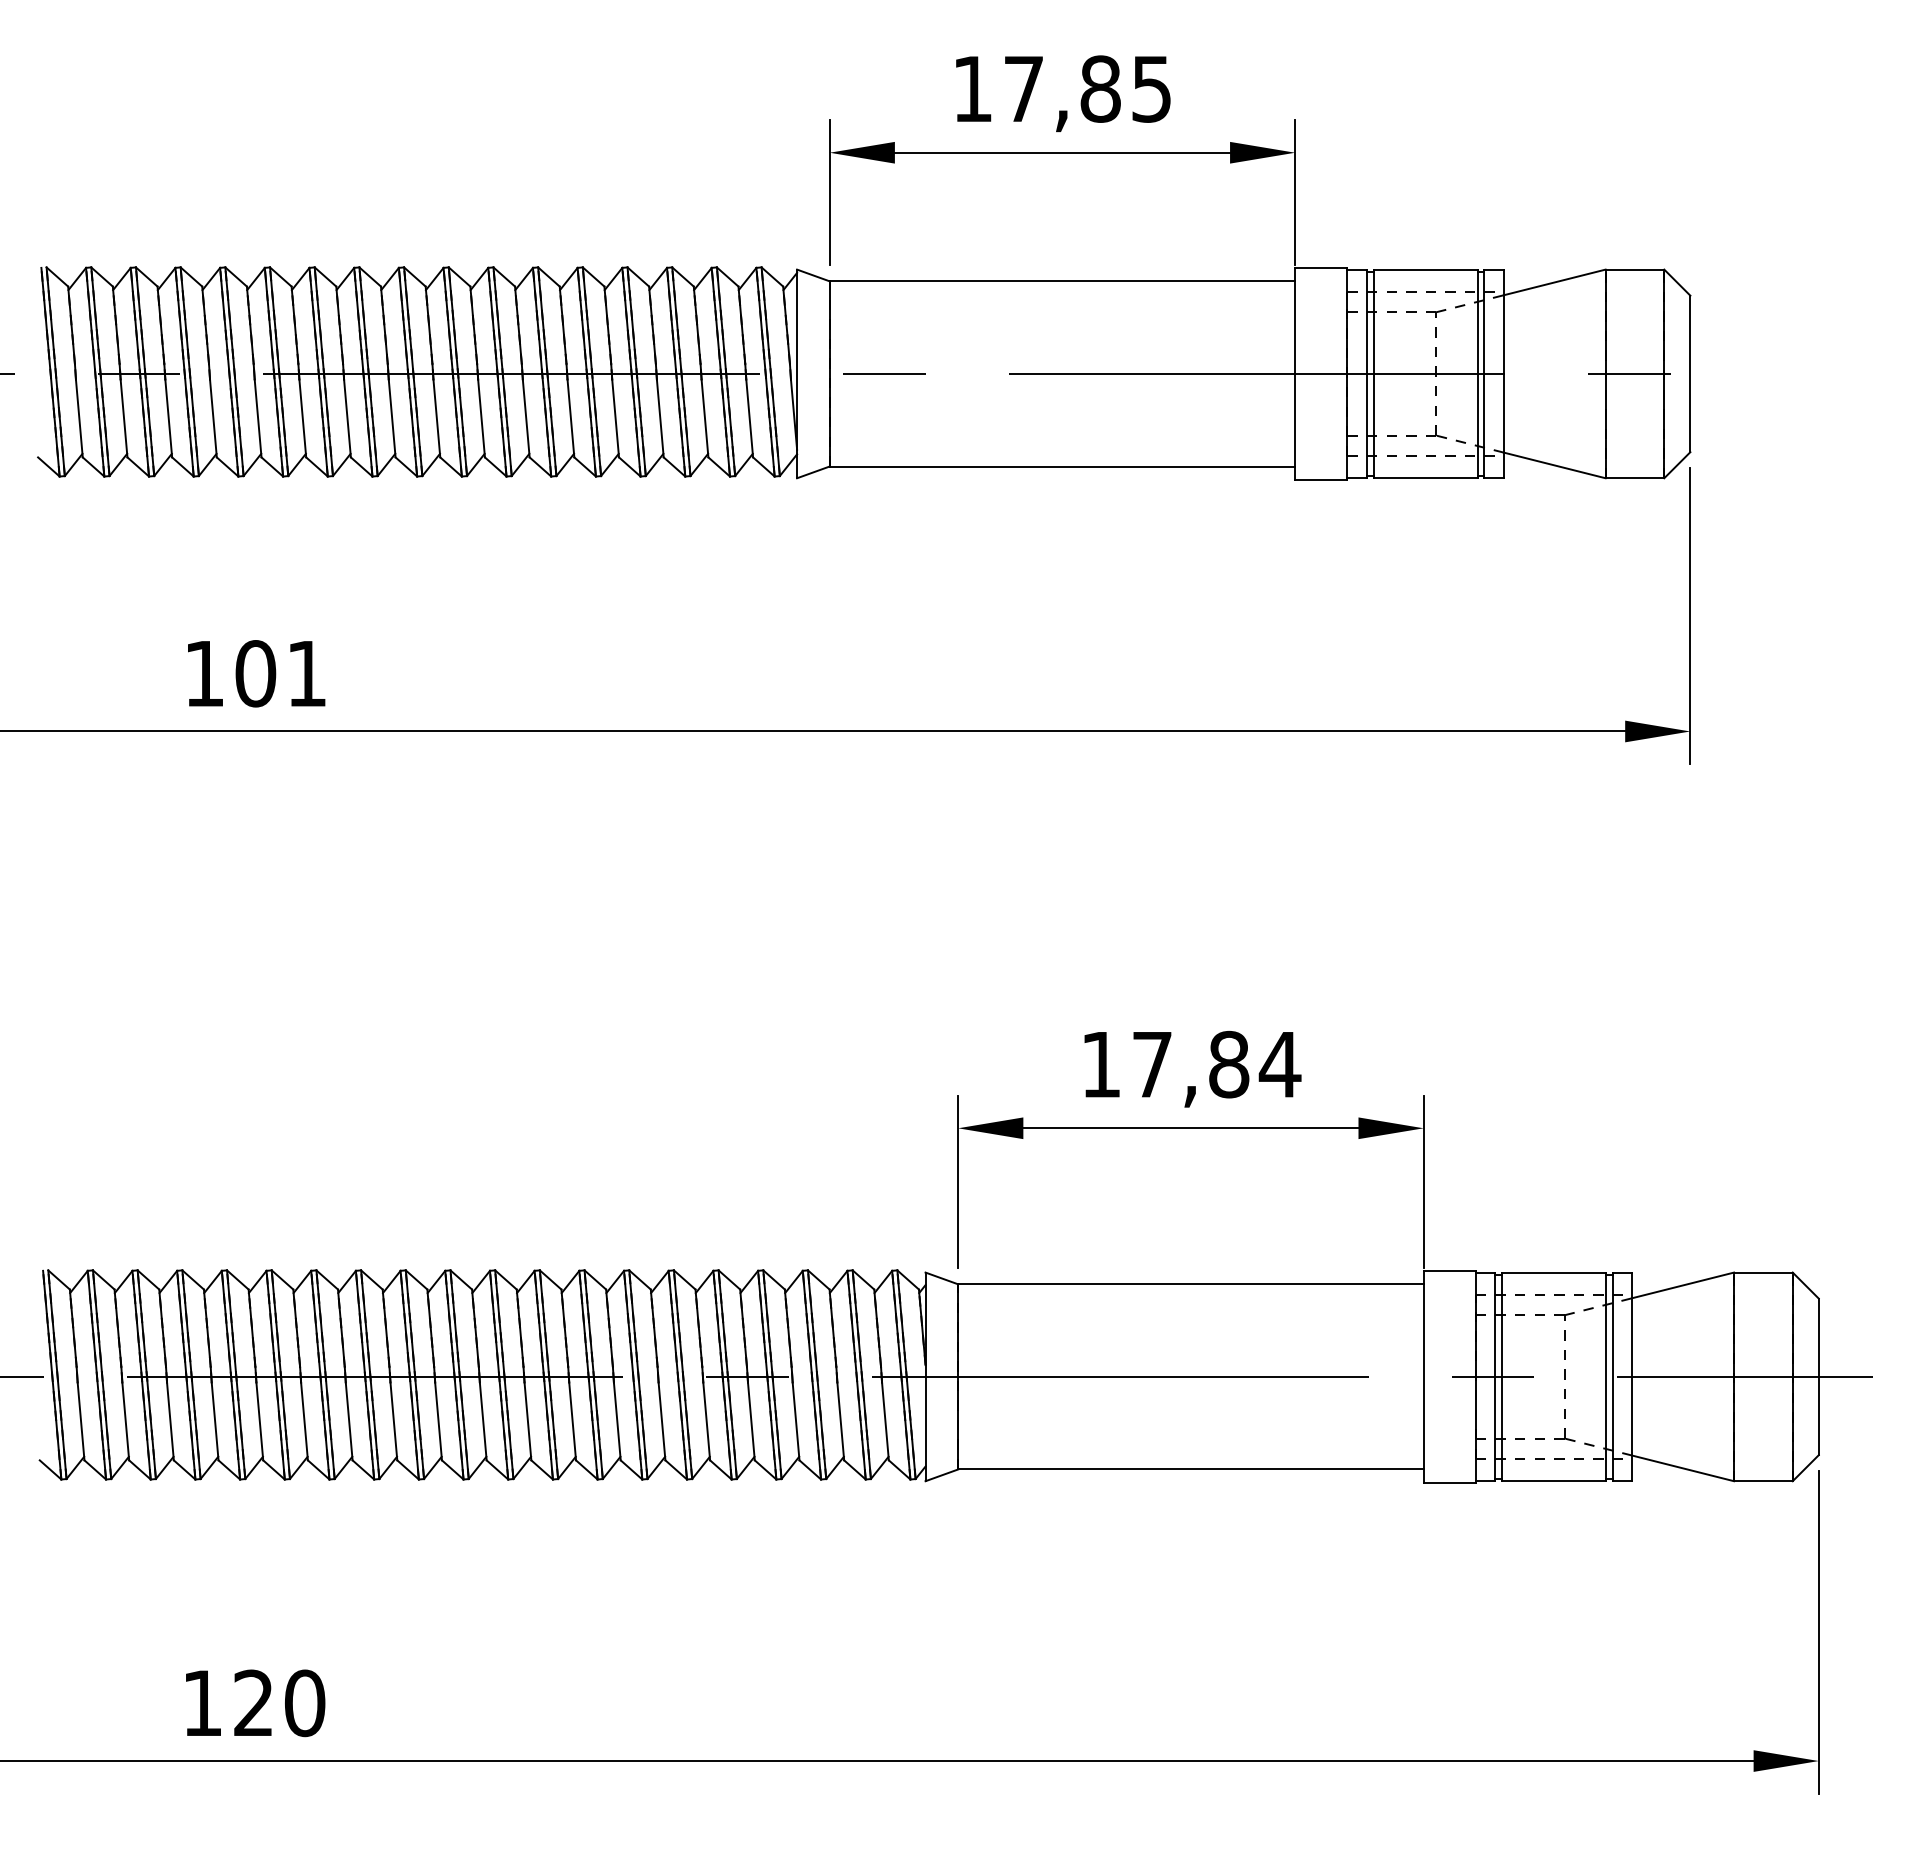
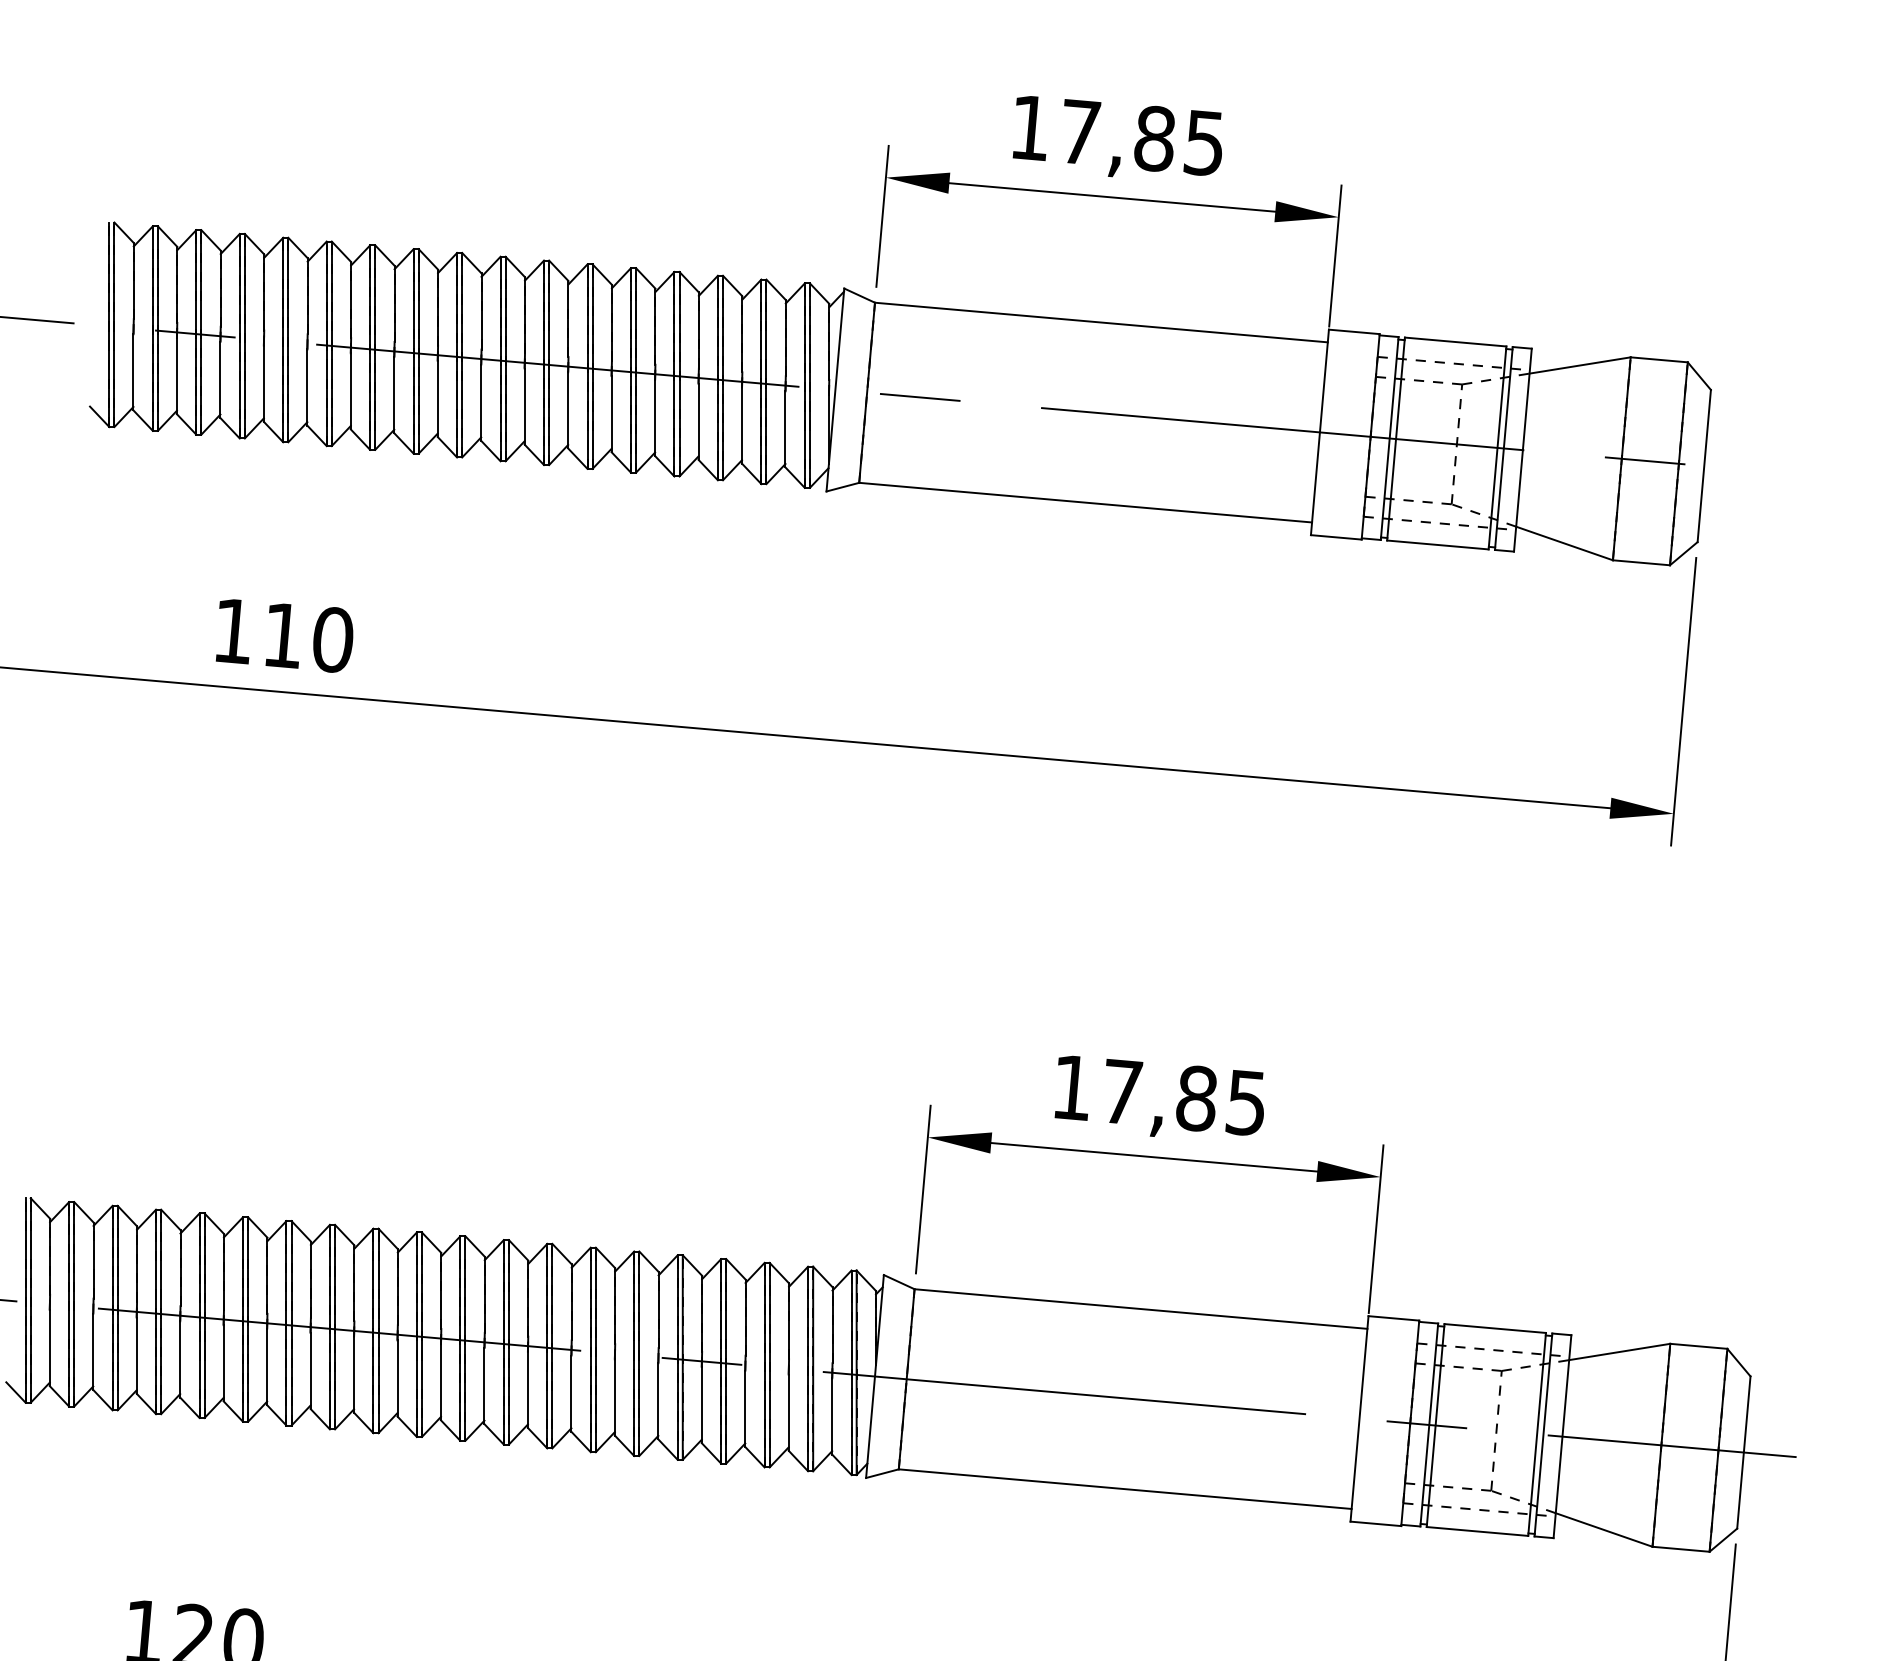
text: (281, 673) -> (308, 637), 101 -> 110
text: (1279, 1065) -> (1245, 1103), 17,84 -> 17,85

